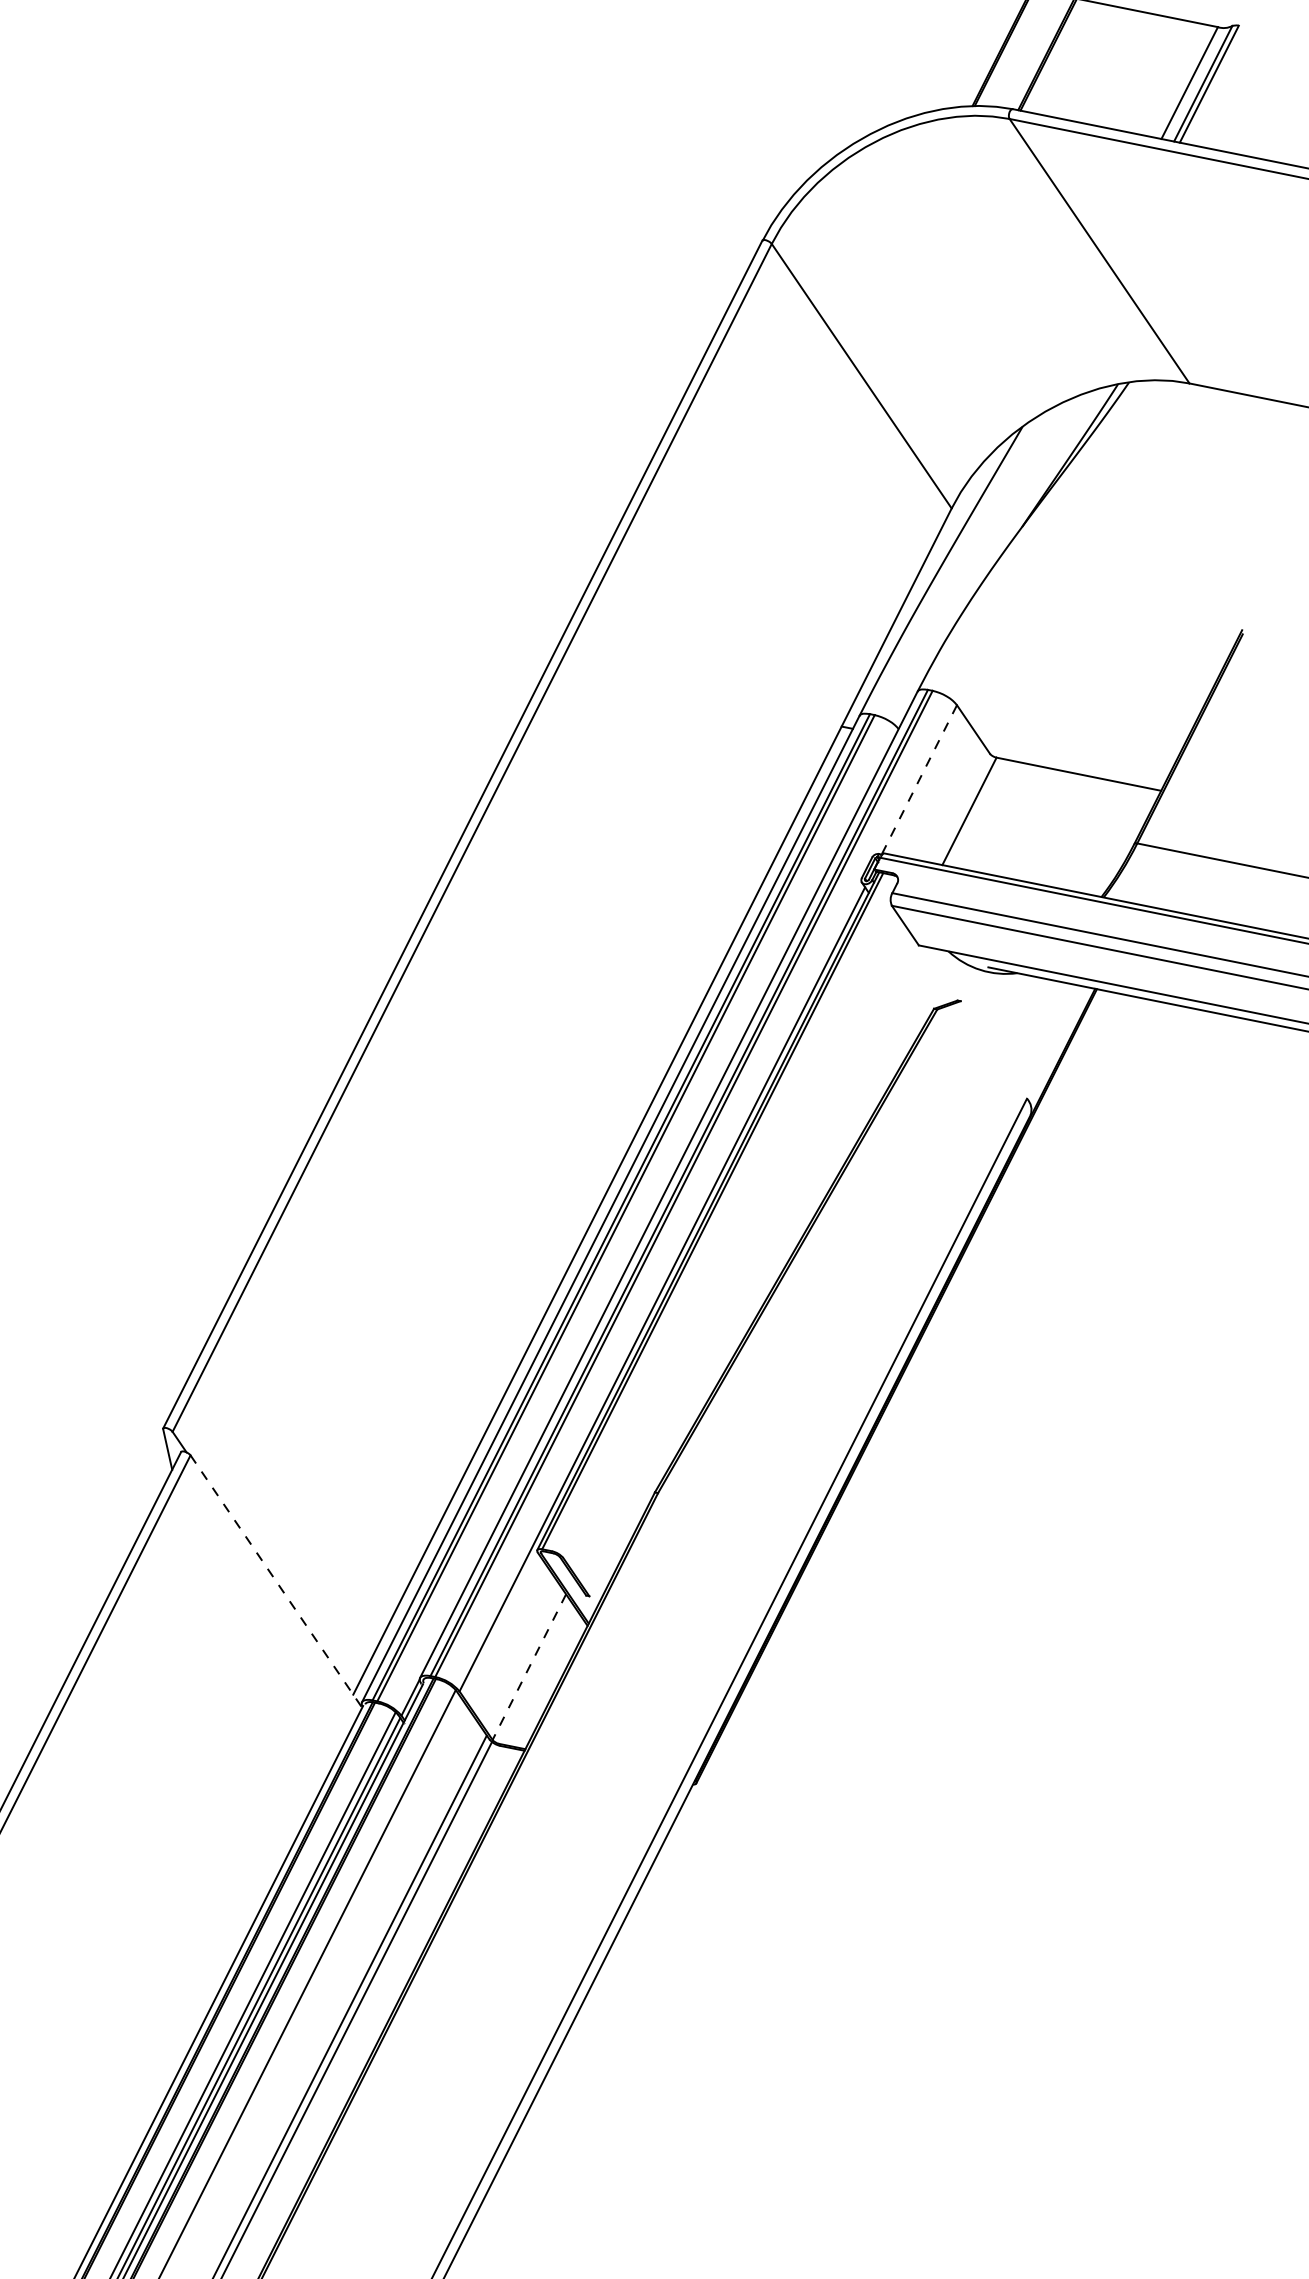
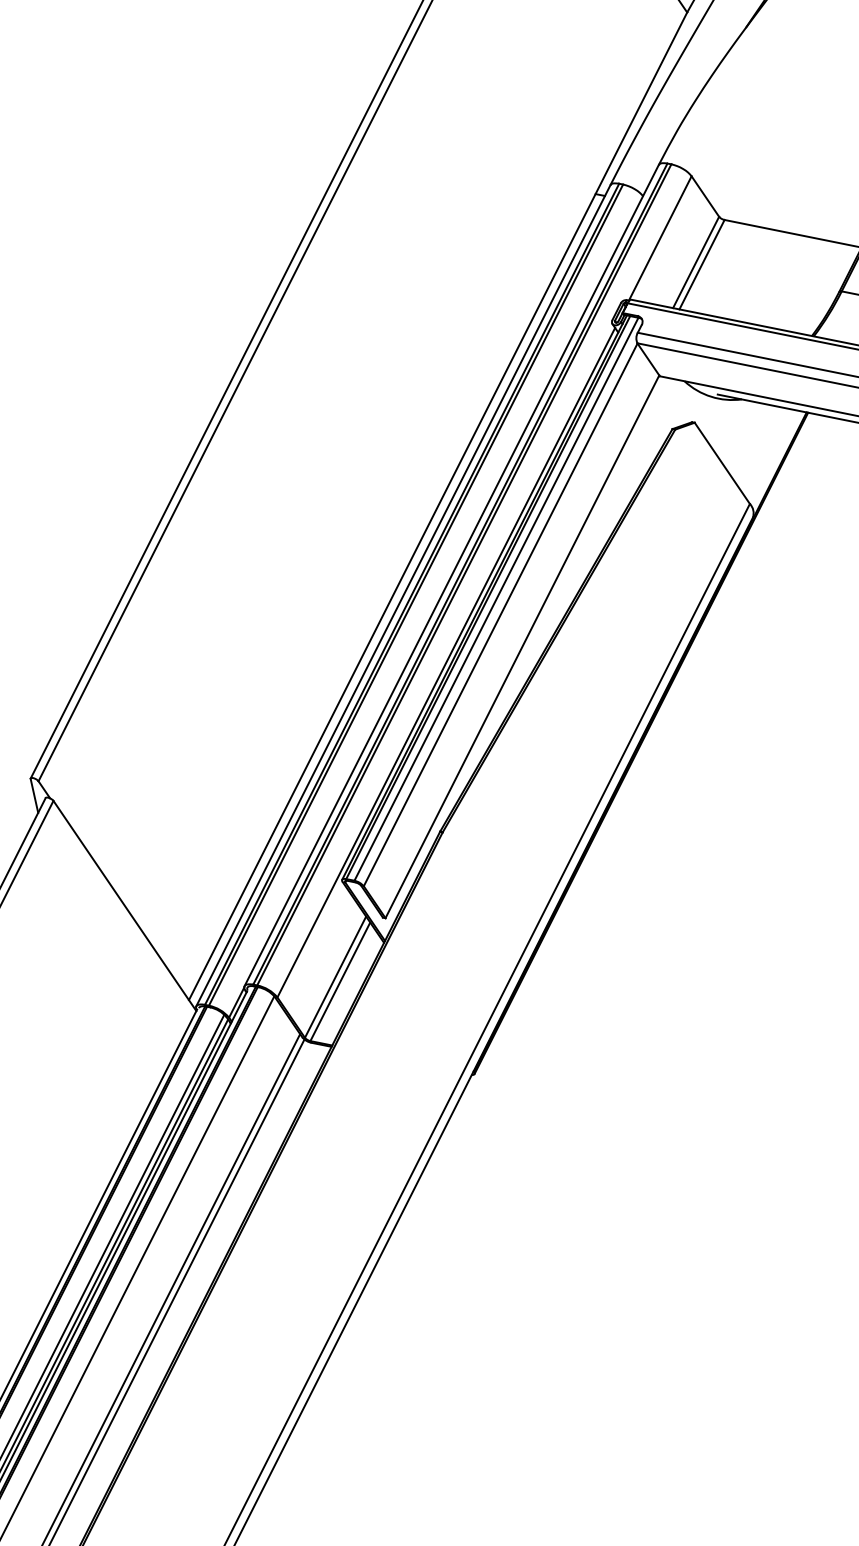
line: (919, 780) -> (660, 238), dashed -> solid
line: (962, 808) -> (696, 262), added
line: (993, 1049) -> (722, 462), added
line: (722, 1213) -> (496, 599), added
line: (727, 1231) -> (500, 614), added
line: (753, 1270) -> (522, 646), added
line: (276, 1581) -> (125, 905), dashed -> solid
line: (529, 1667) -> (335, 977), dashed -> solid
line: (535, 1672) -> (340, 981), added

